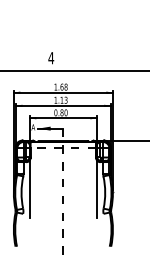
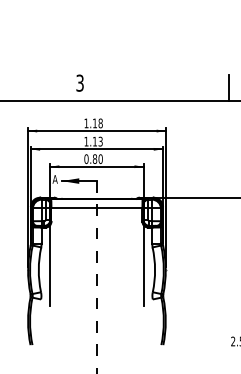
text: (51, 57) -> (80, 82), 4 -> 3
text: (61, 87) -> (94, 123), 1.68 -> 1.18
line: (63, 147) -> (96, 207), dashed -> solid

